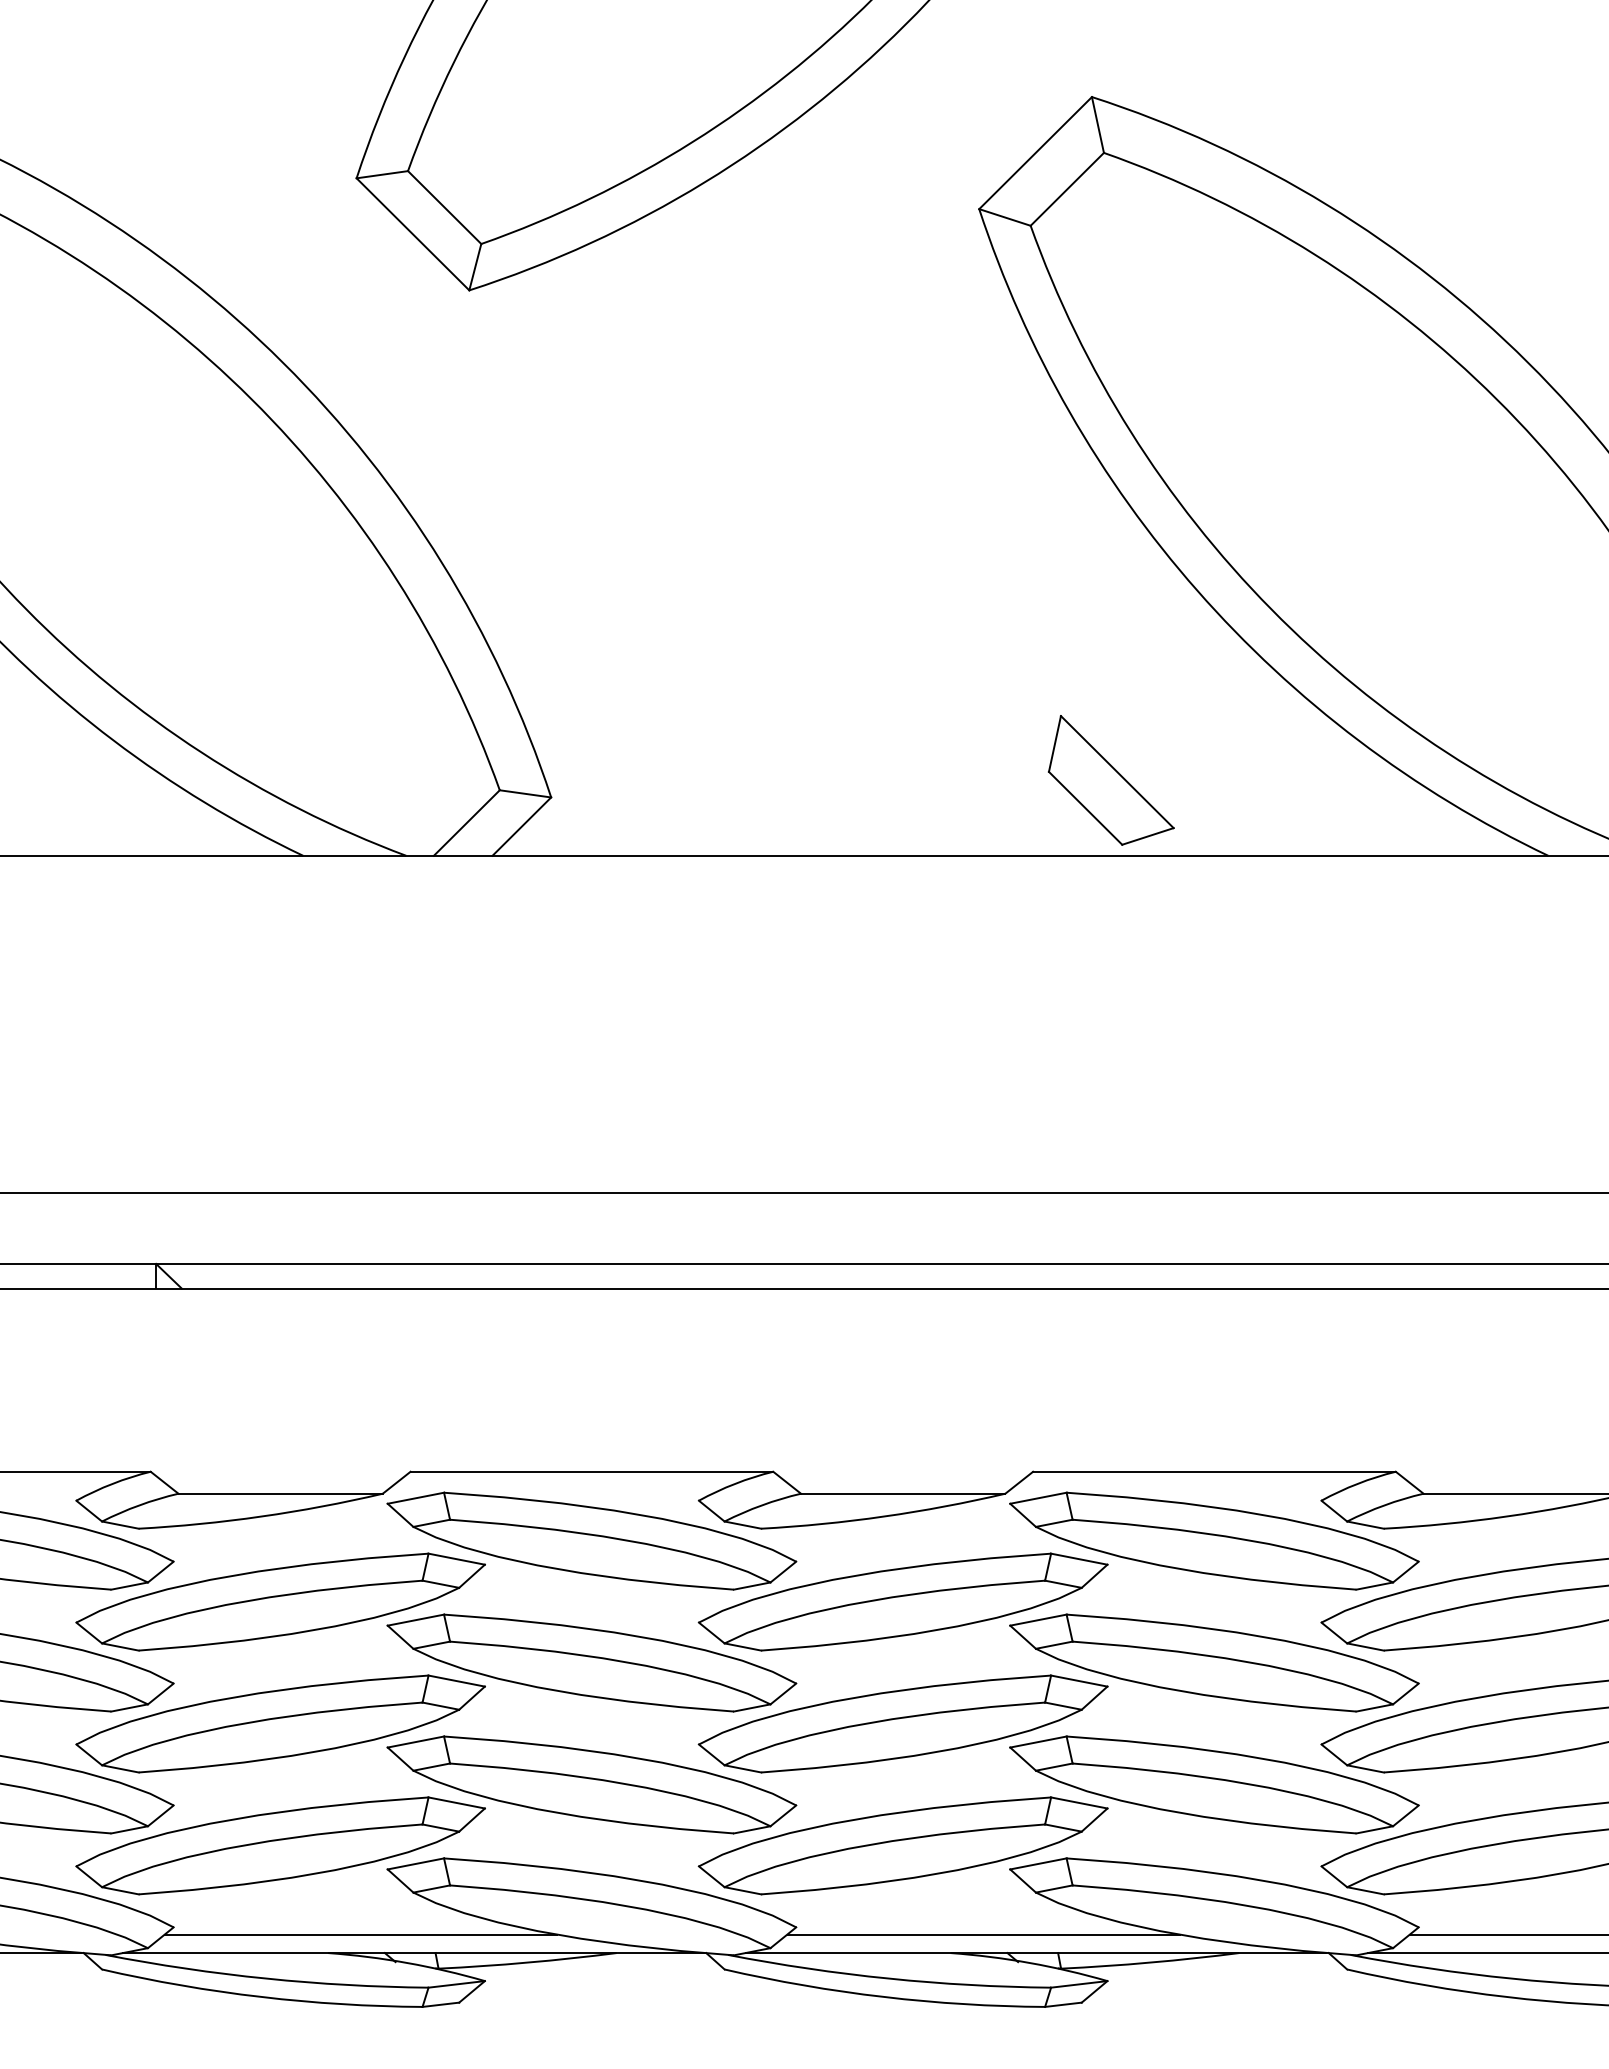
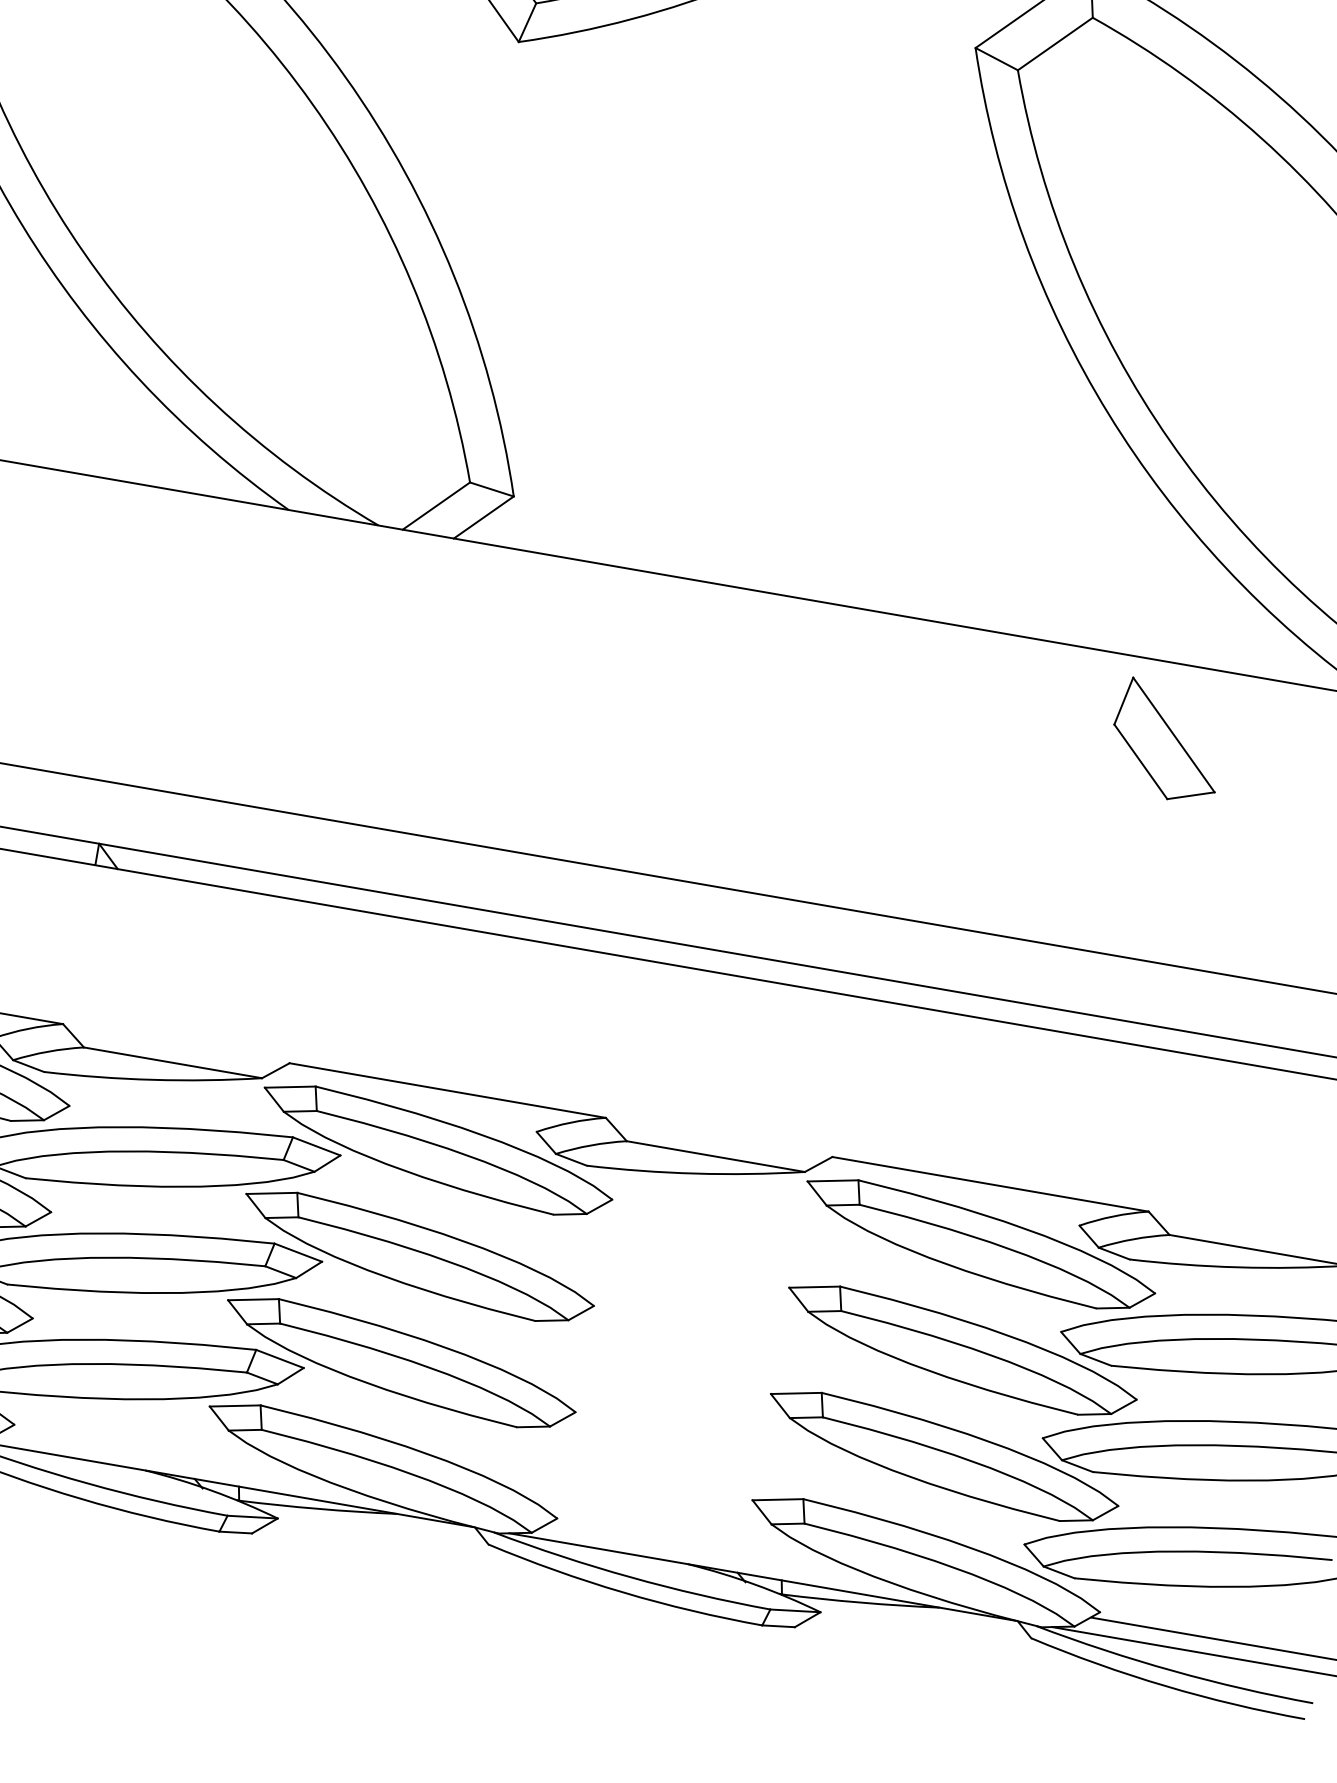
part: (1111, 780) -> (1167, 741), moved
part: (902, 1601) -> (698, 1250), removed
part: (902, 1723) -> (680, 1356), removed
part: (902, 1845) -> (662, 1463), removed
line: (361, 1934) -> (177, 1459), removed
line: (983, 1934) -> (719, 1552), removed

